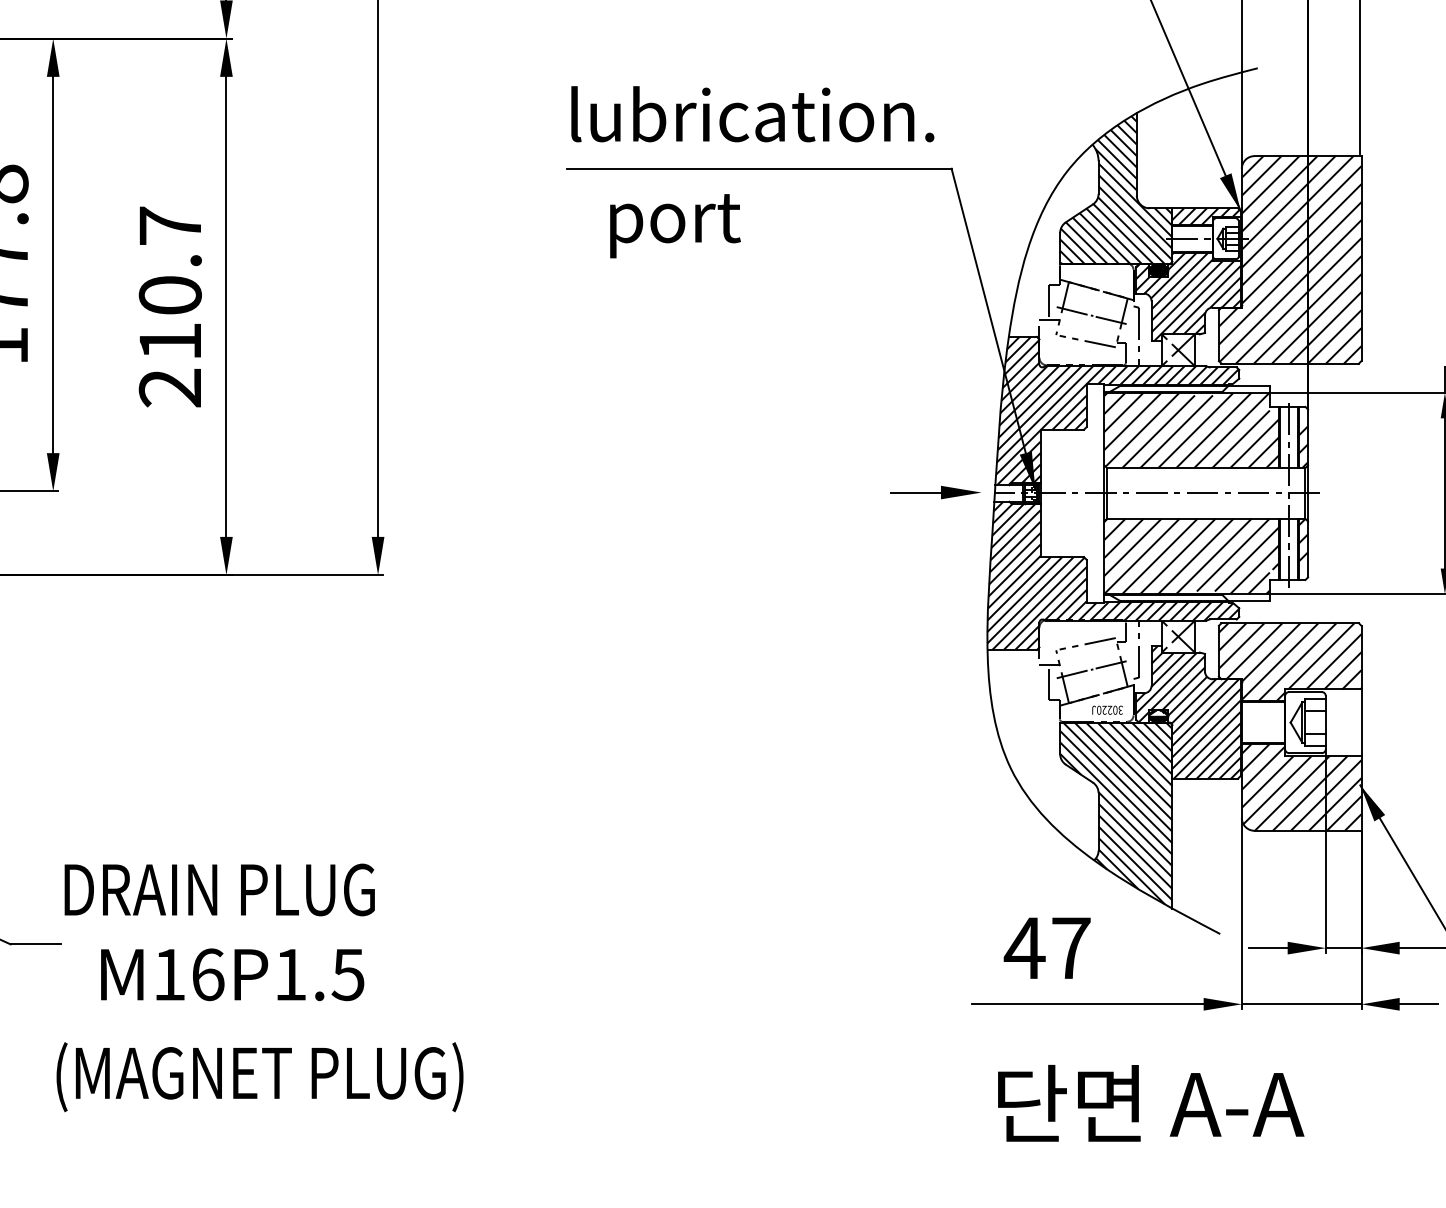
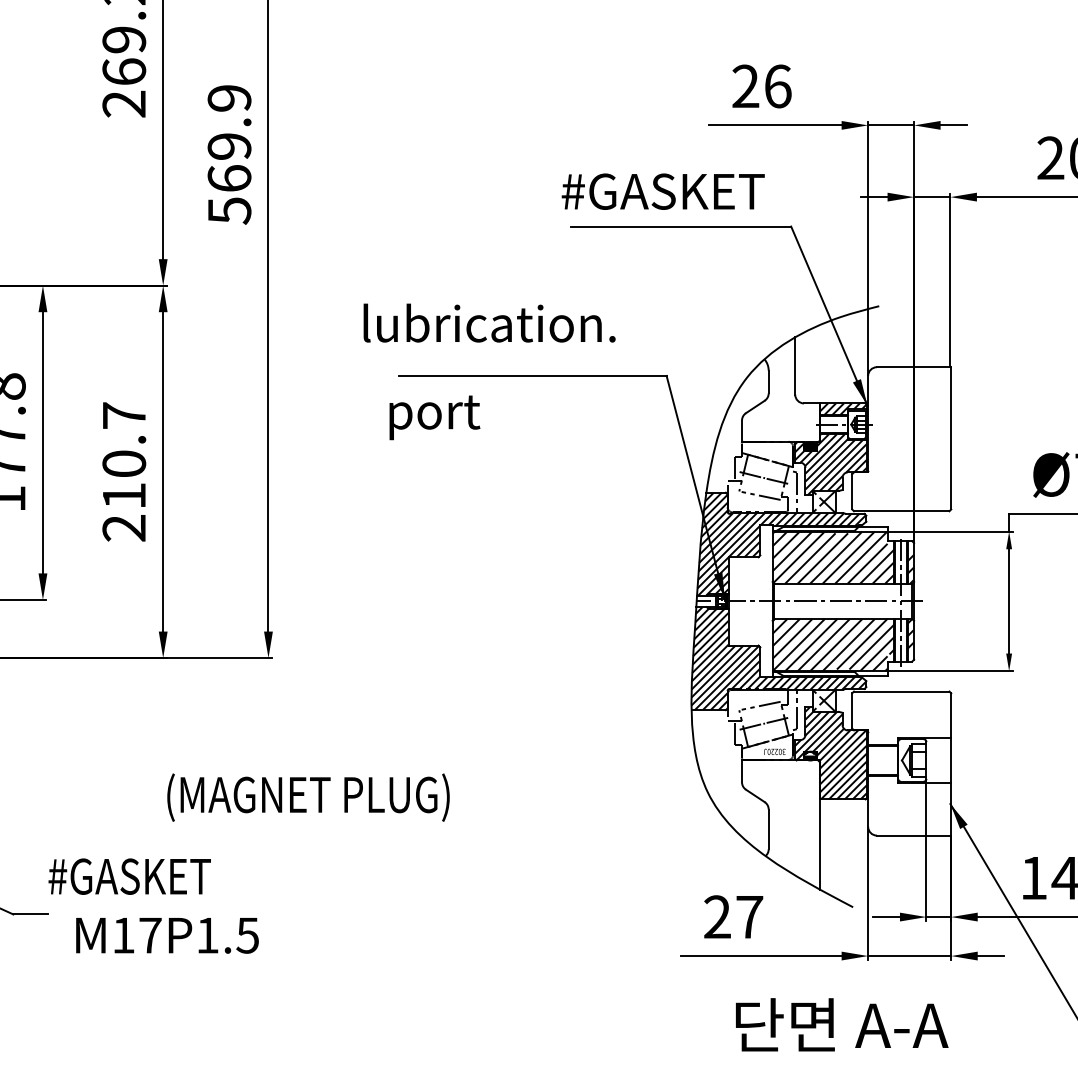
text: (752, 113) -> (489, 322), moved
hatch: (1115, 189) -> (780, 390), removed
text: (674, 225) -> (434, 417), moved
hatch: (1289, 260) -> (901, 439), removed
part: (935, 492) -> (655, 600), removed
hatch: (1289, 662) -> (901, 718), removed
hatch: (1301, 787) -> (909, 805), removed
hatch: (1115, 813) -> (780, 823), removed
text: (218, 889) -> (157, 876), DRAIN PLUG -> #GASKET
text: (1023, 947) -> (716, 916), 47 -> 27
text: (208, 974) -> (150, 935), M16P1.5 -> M17P1.5
text: (259, 1076) -> (308, 797), moved
text: (1151, 1102) -> (842, 1024), moved

